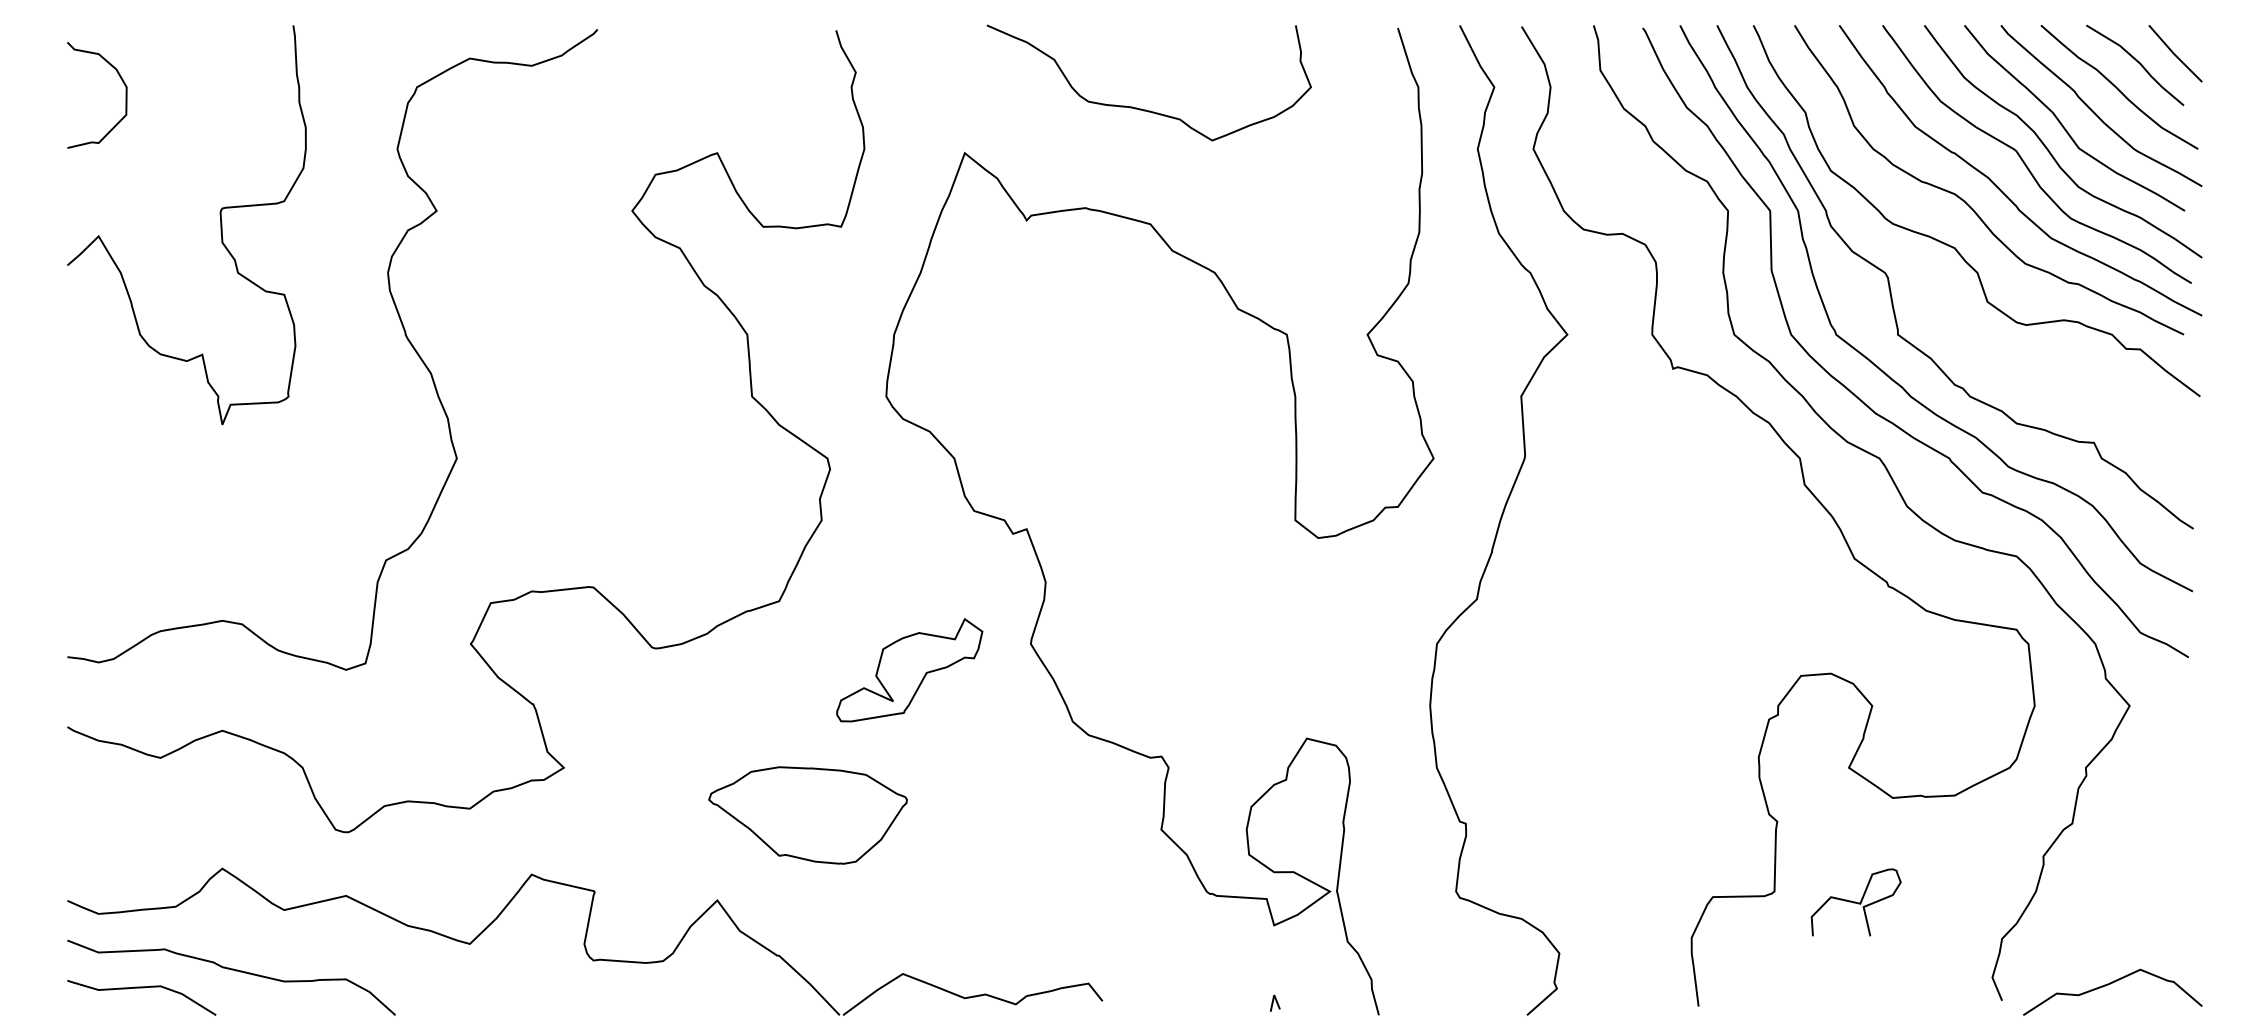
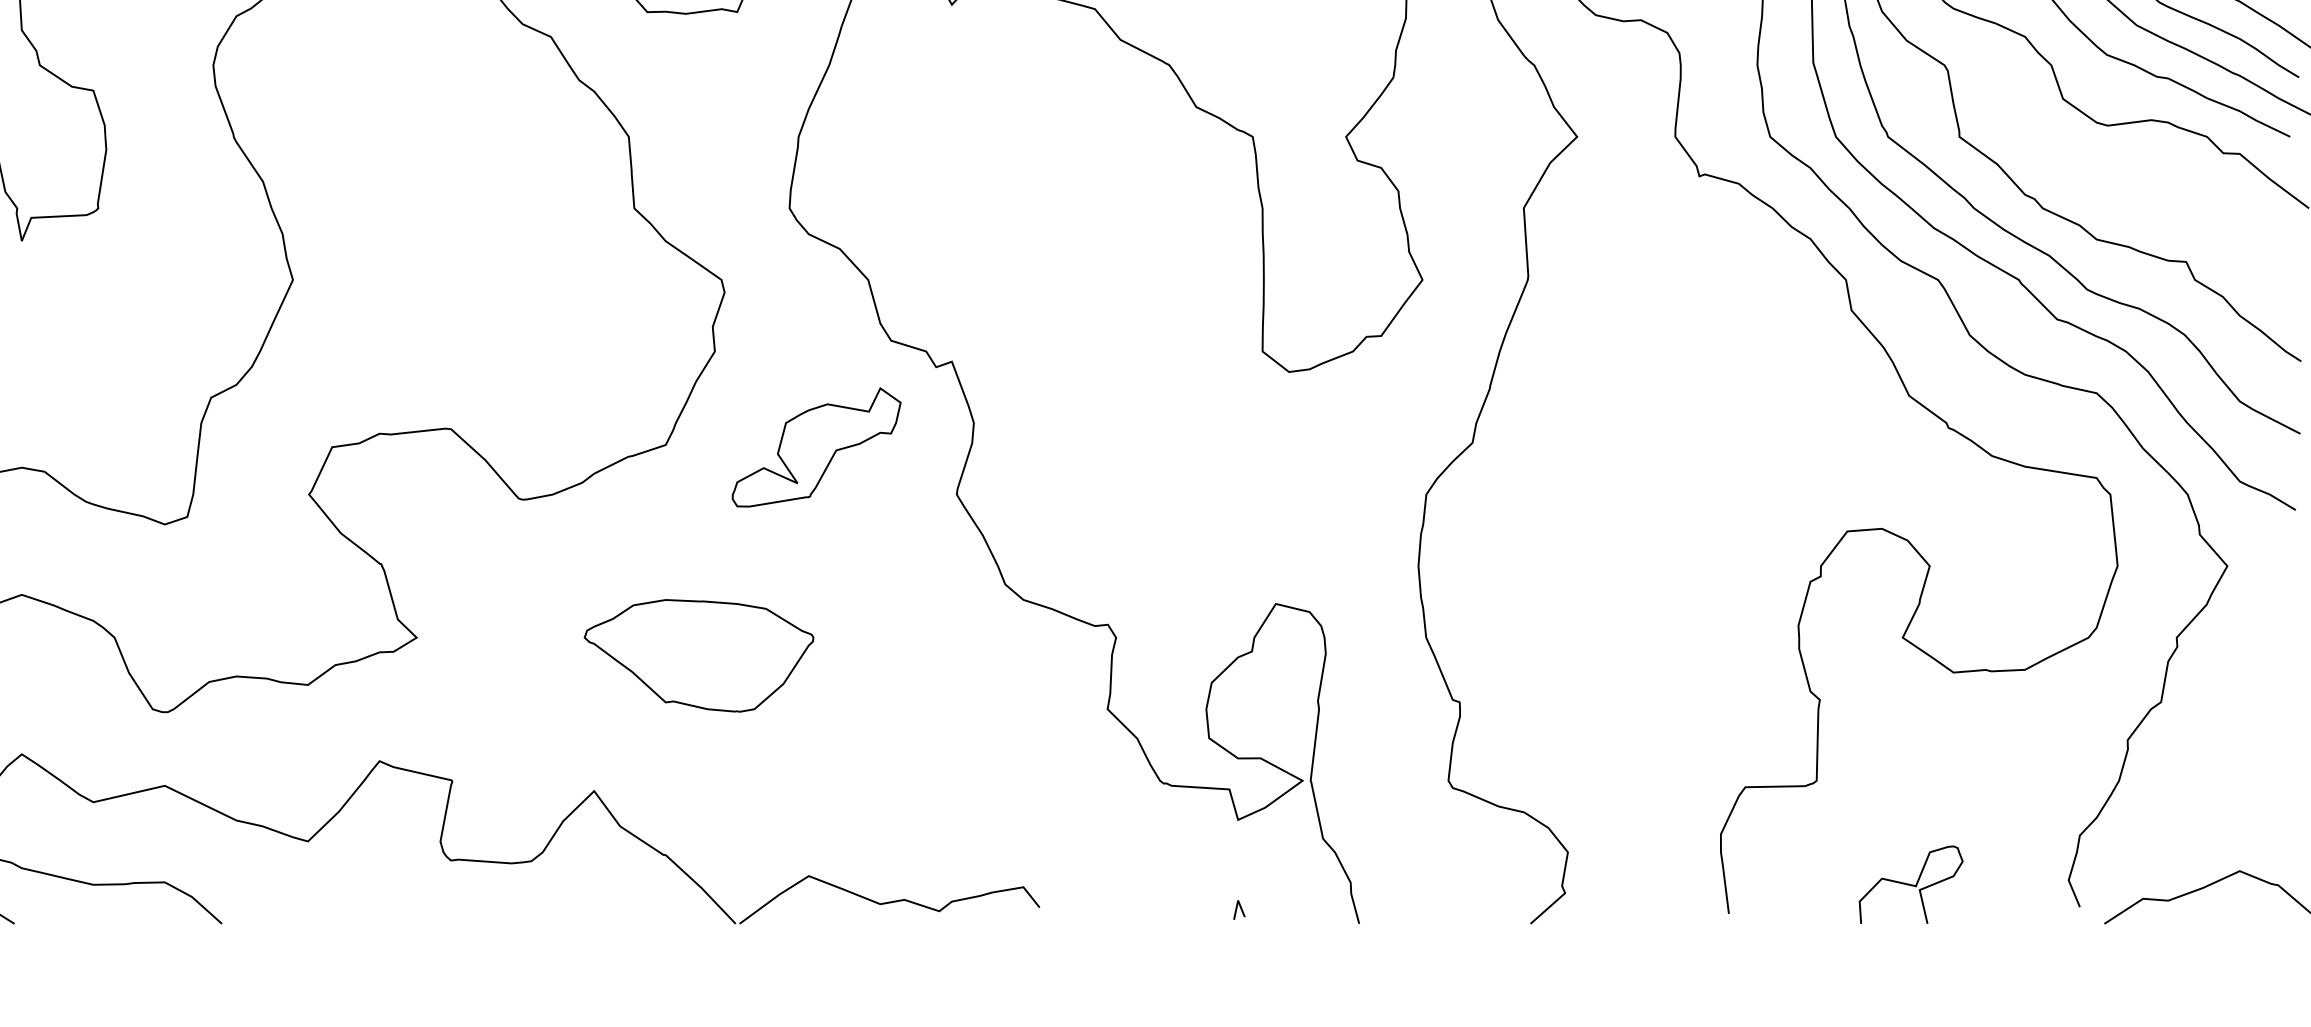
part: (909, 670) -> (816, 447), moved
part: (807, 815) -> (698, 655), moved
curve: (1855, 902) -> (1910, 884), moved

